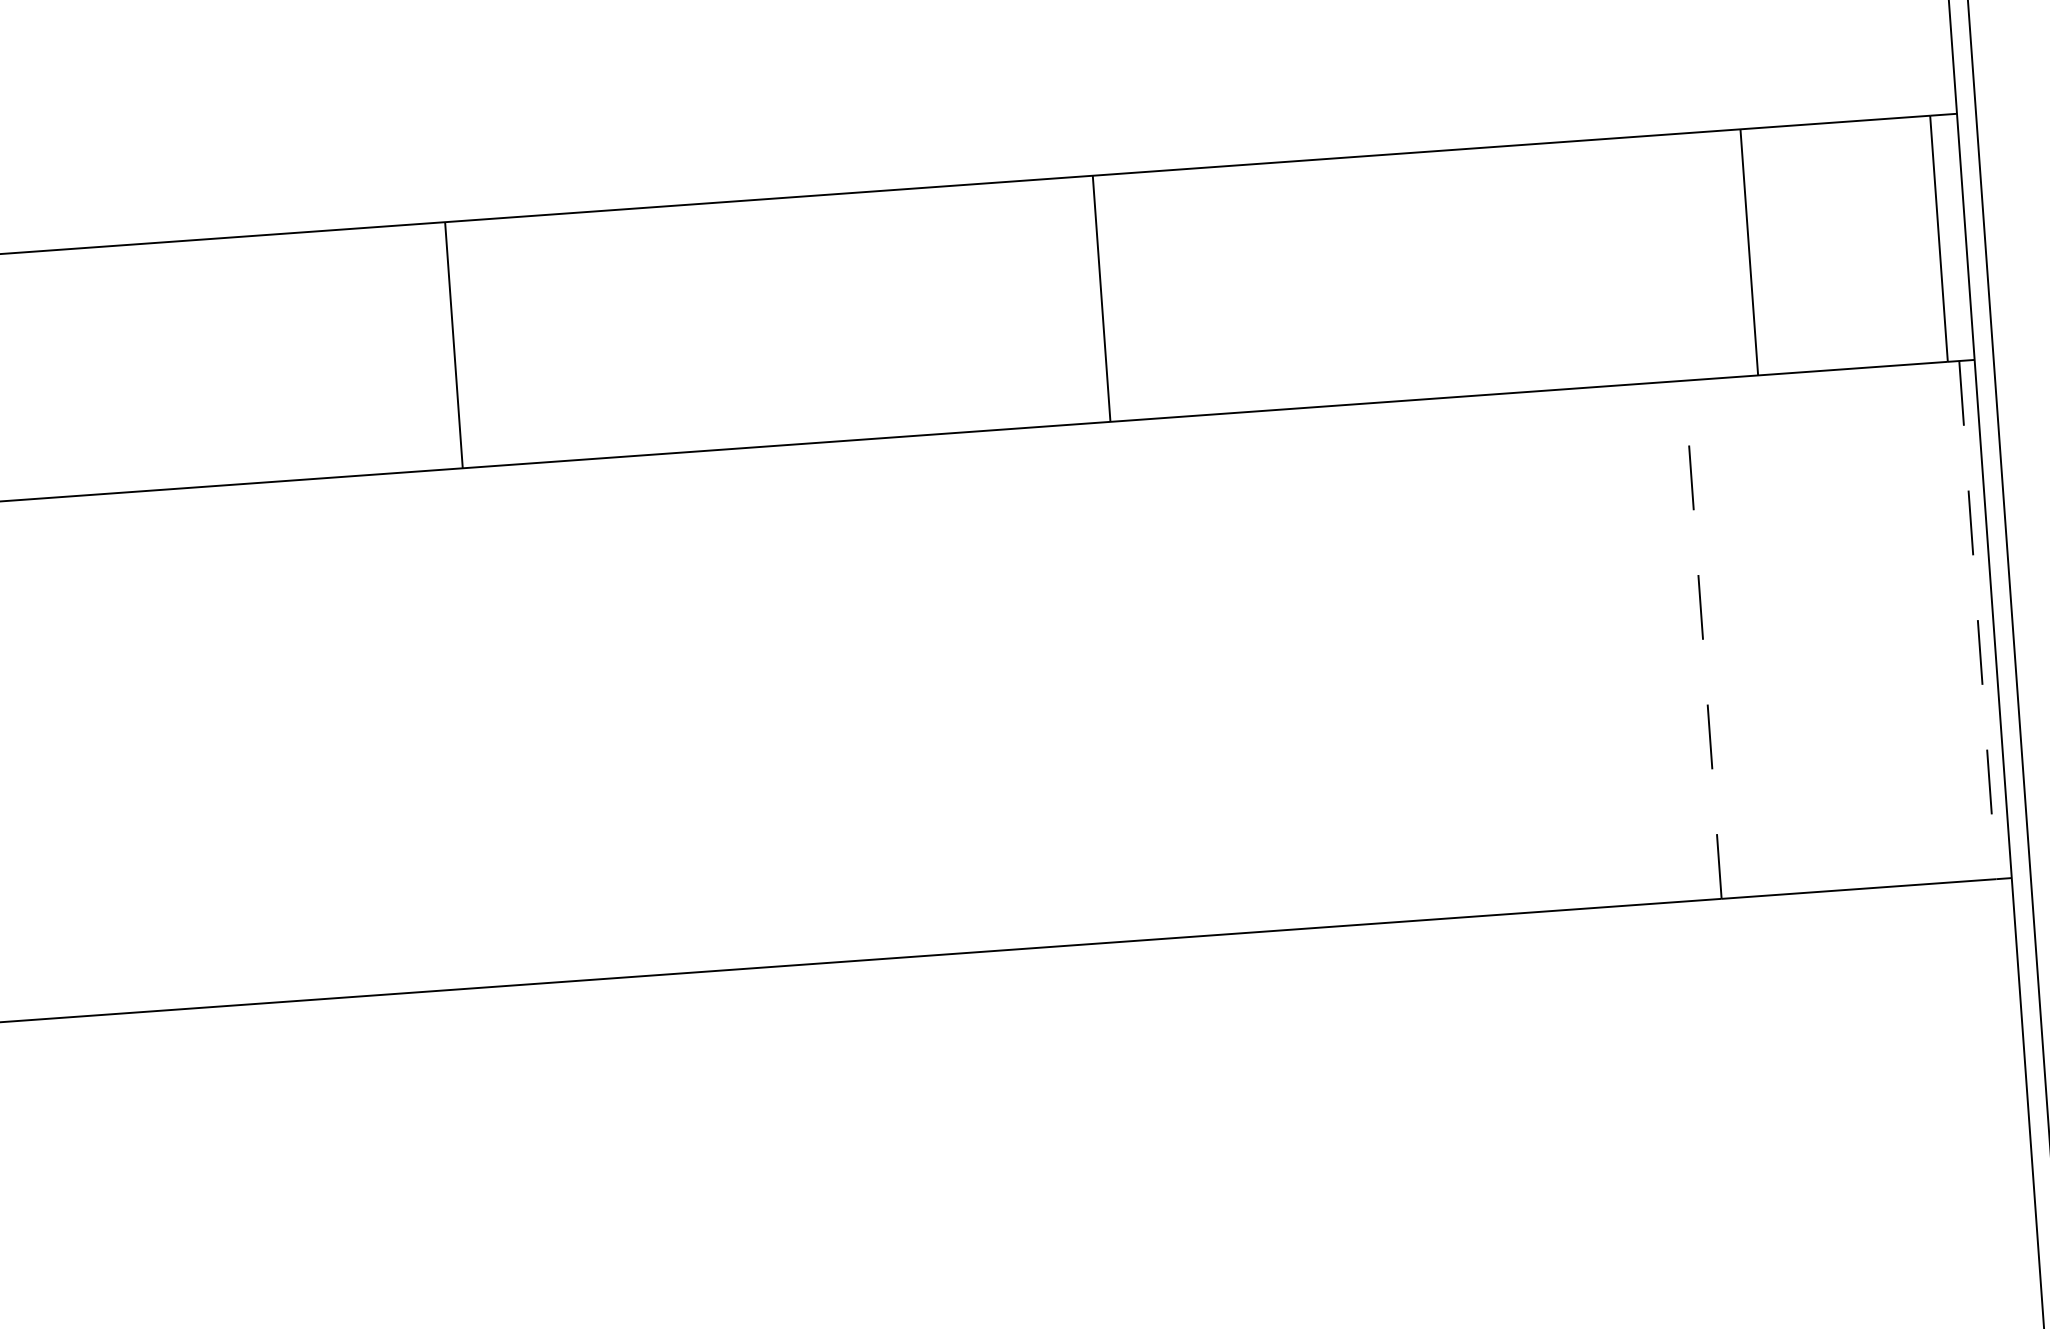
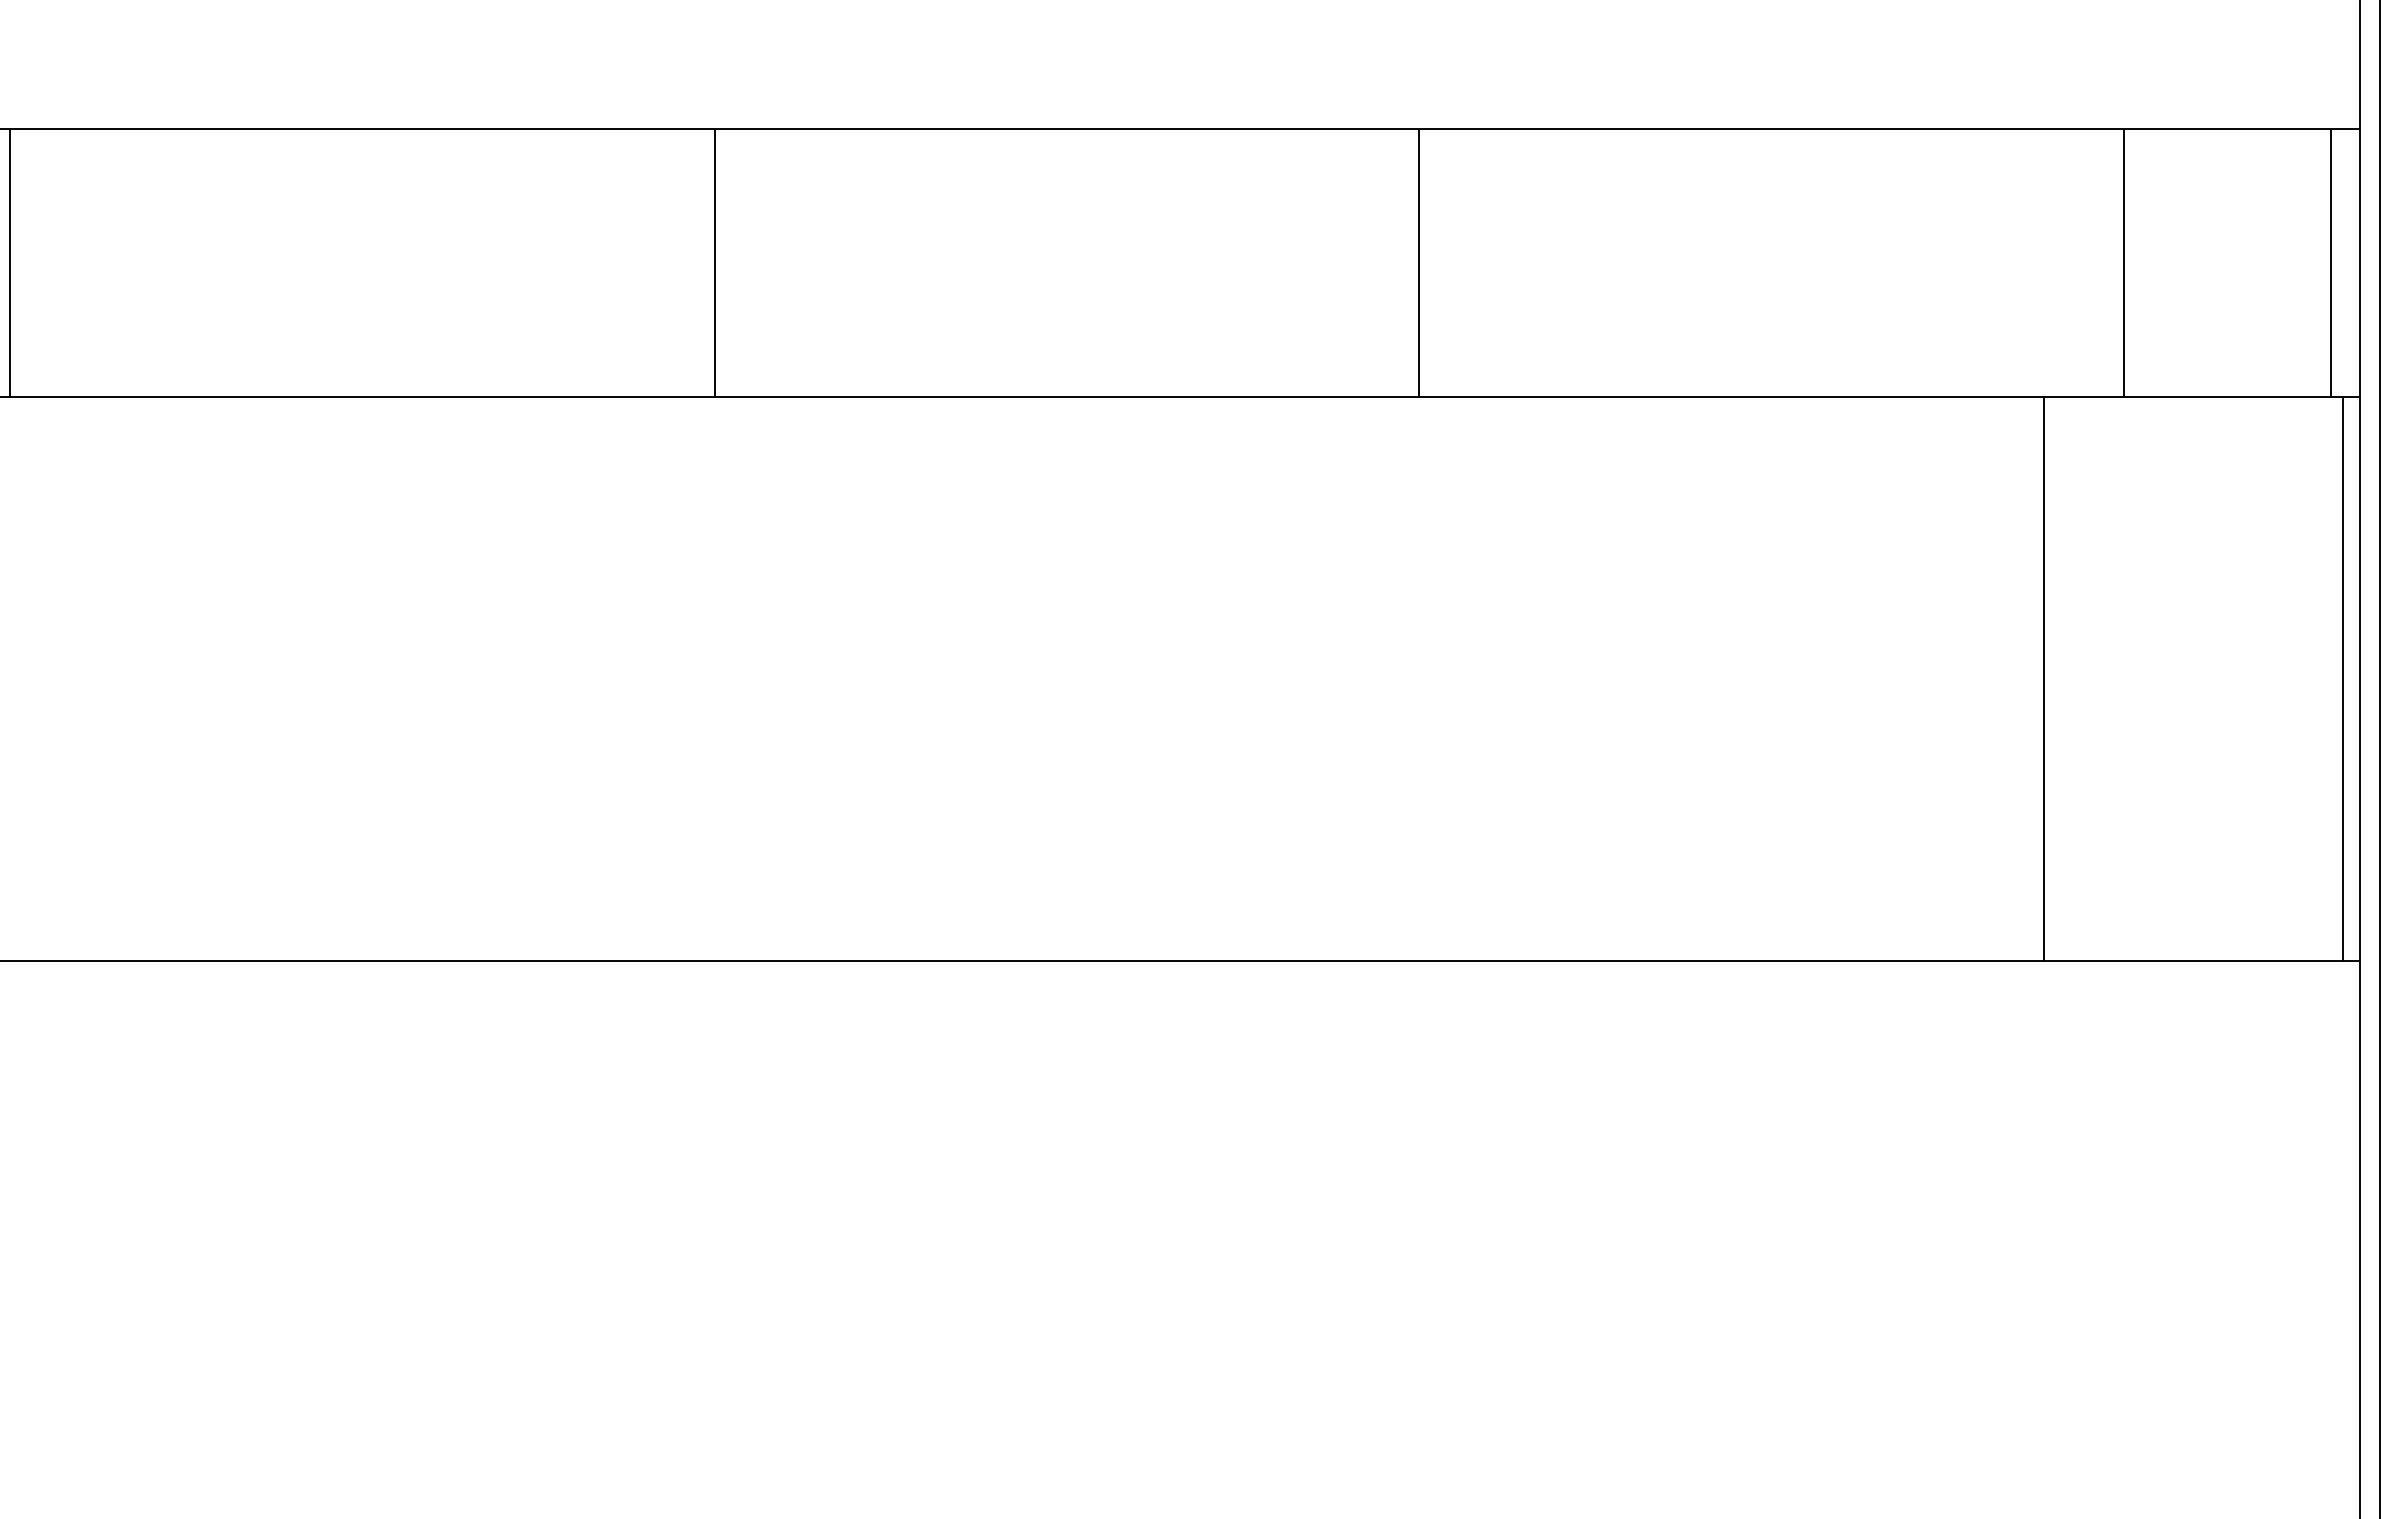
line: (1978, 619) -> (2343, 678), dashed -> solid
line: (1703, 639) -> (2044, 678), dashed -> solid

